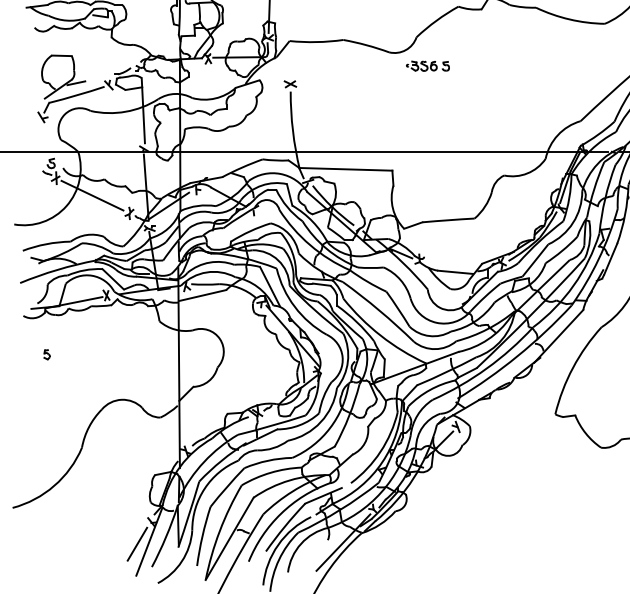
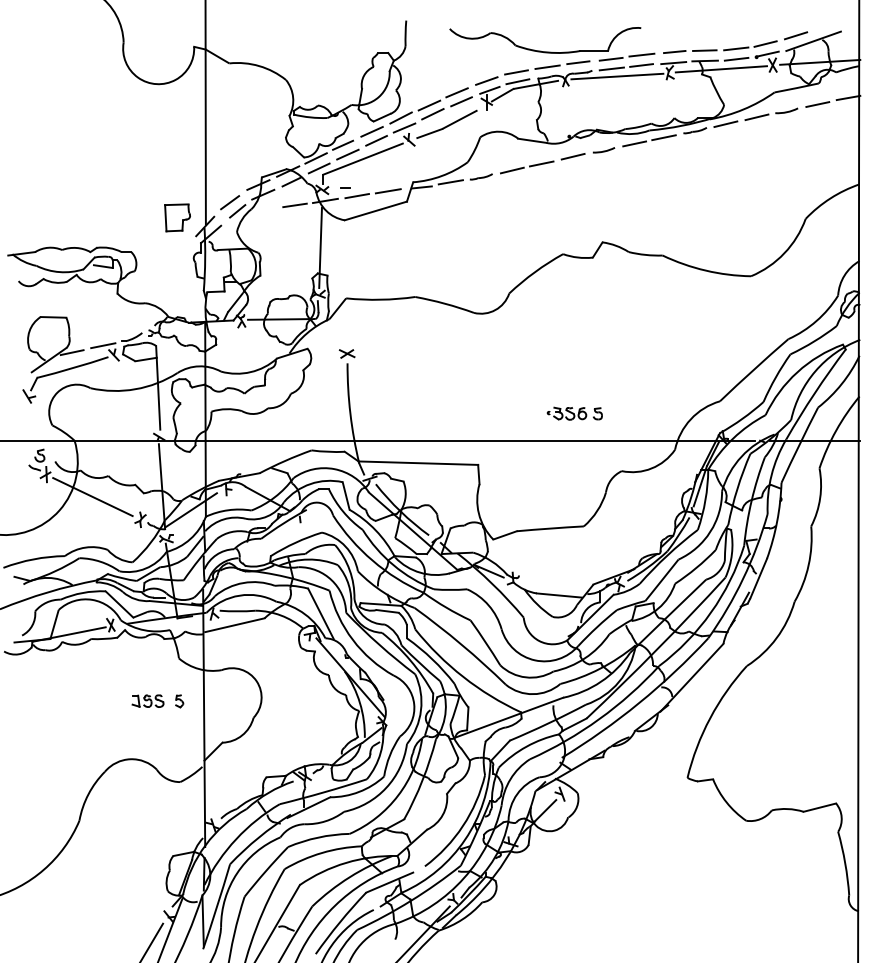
part: (427, 66) -> (574, 413), moved
line: (100, 77) -> (103, 345), added
part: (47, 354) -> (179, 701), moved
part: (134, 354) -> (147, 700), added

